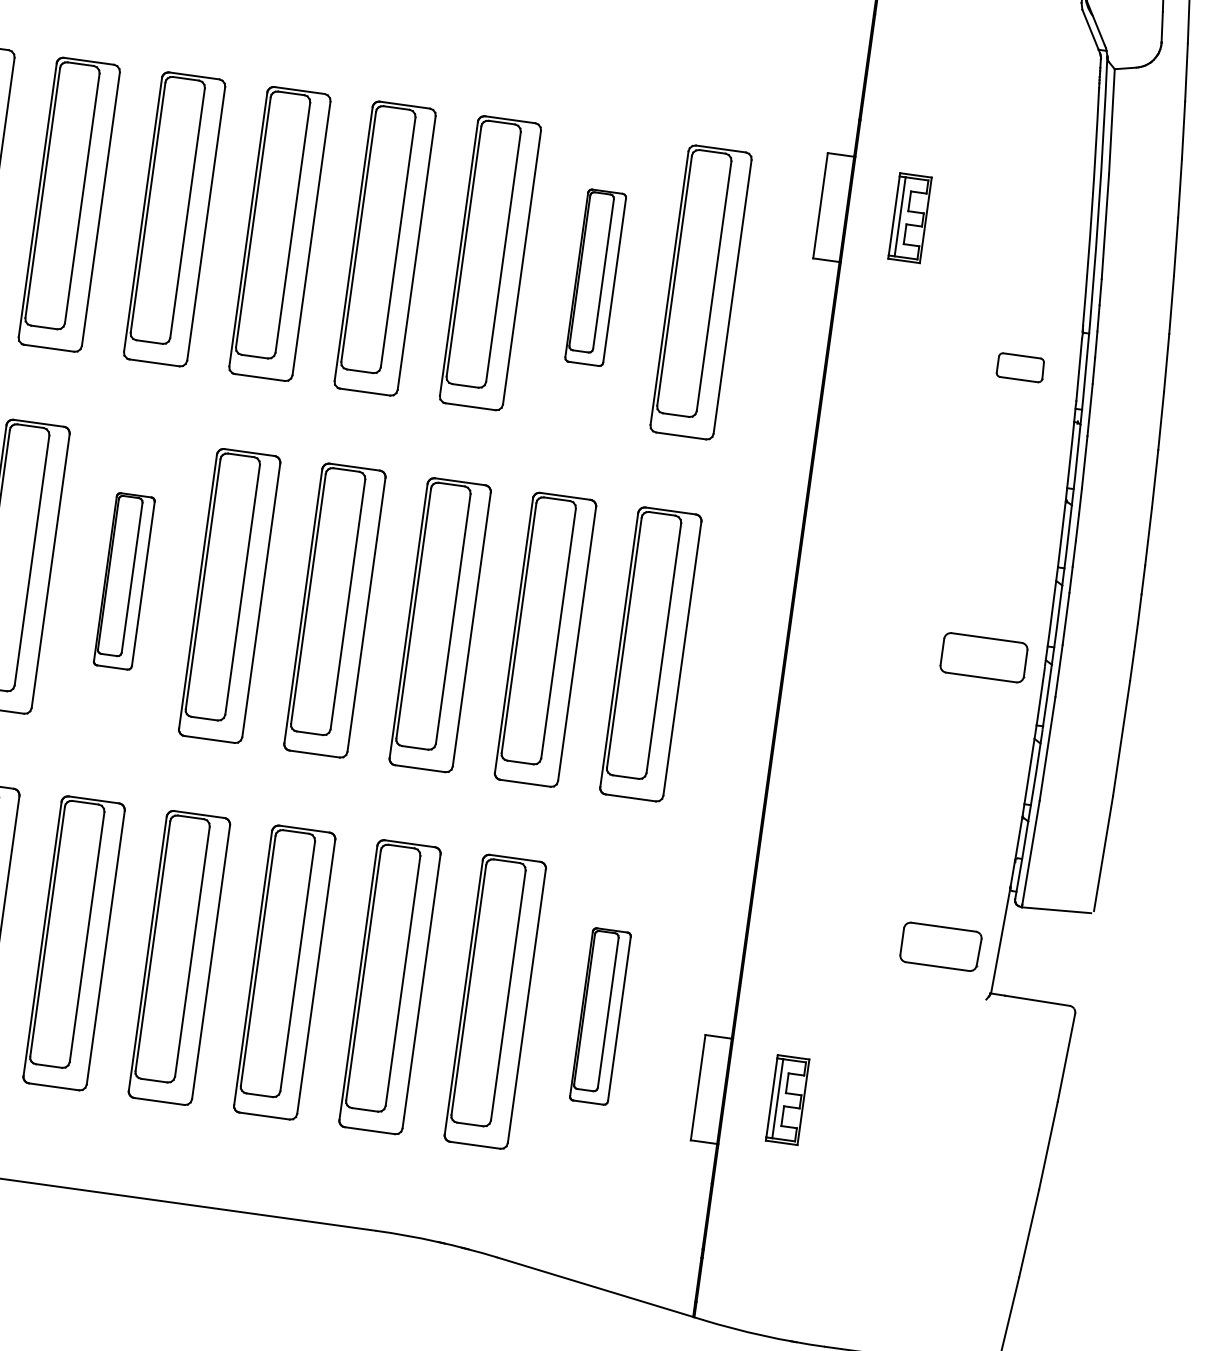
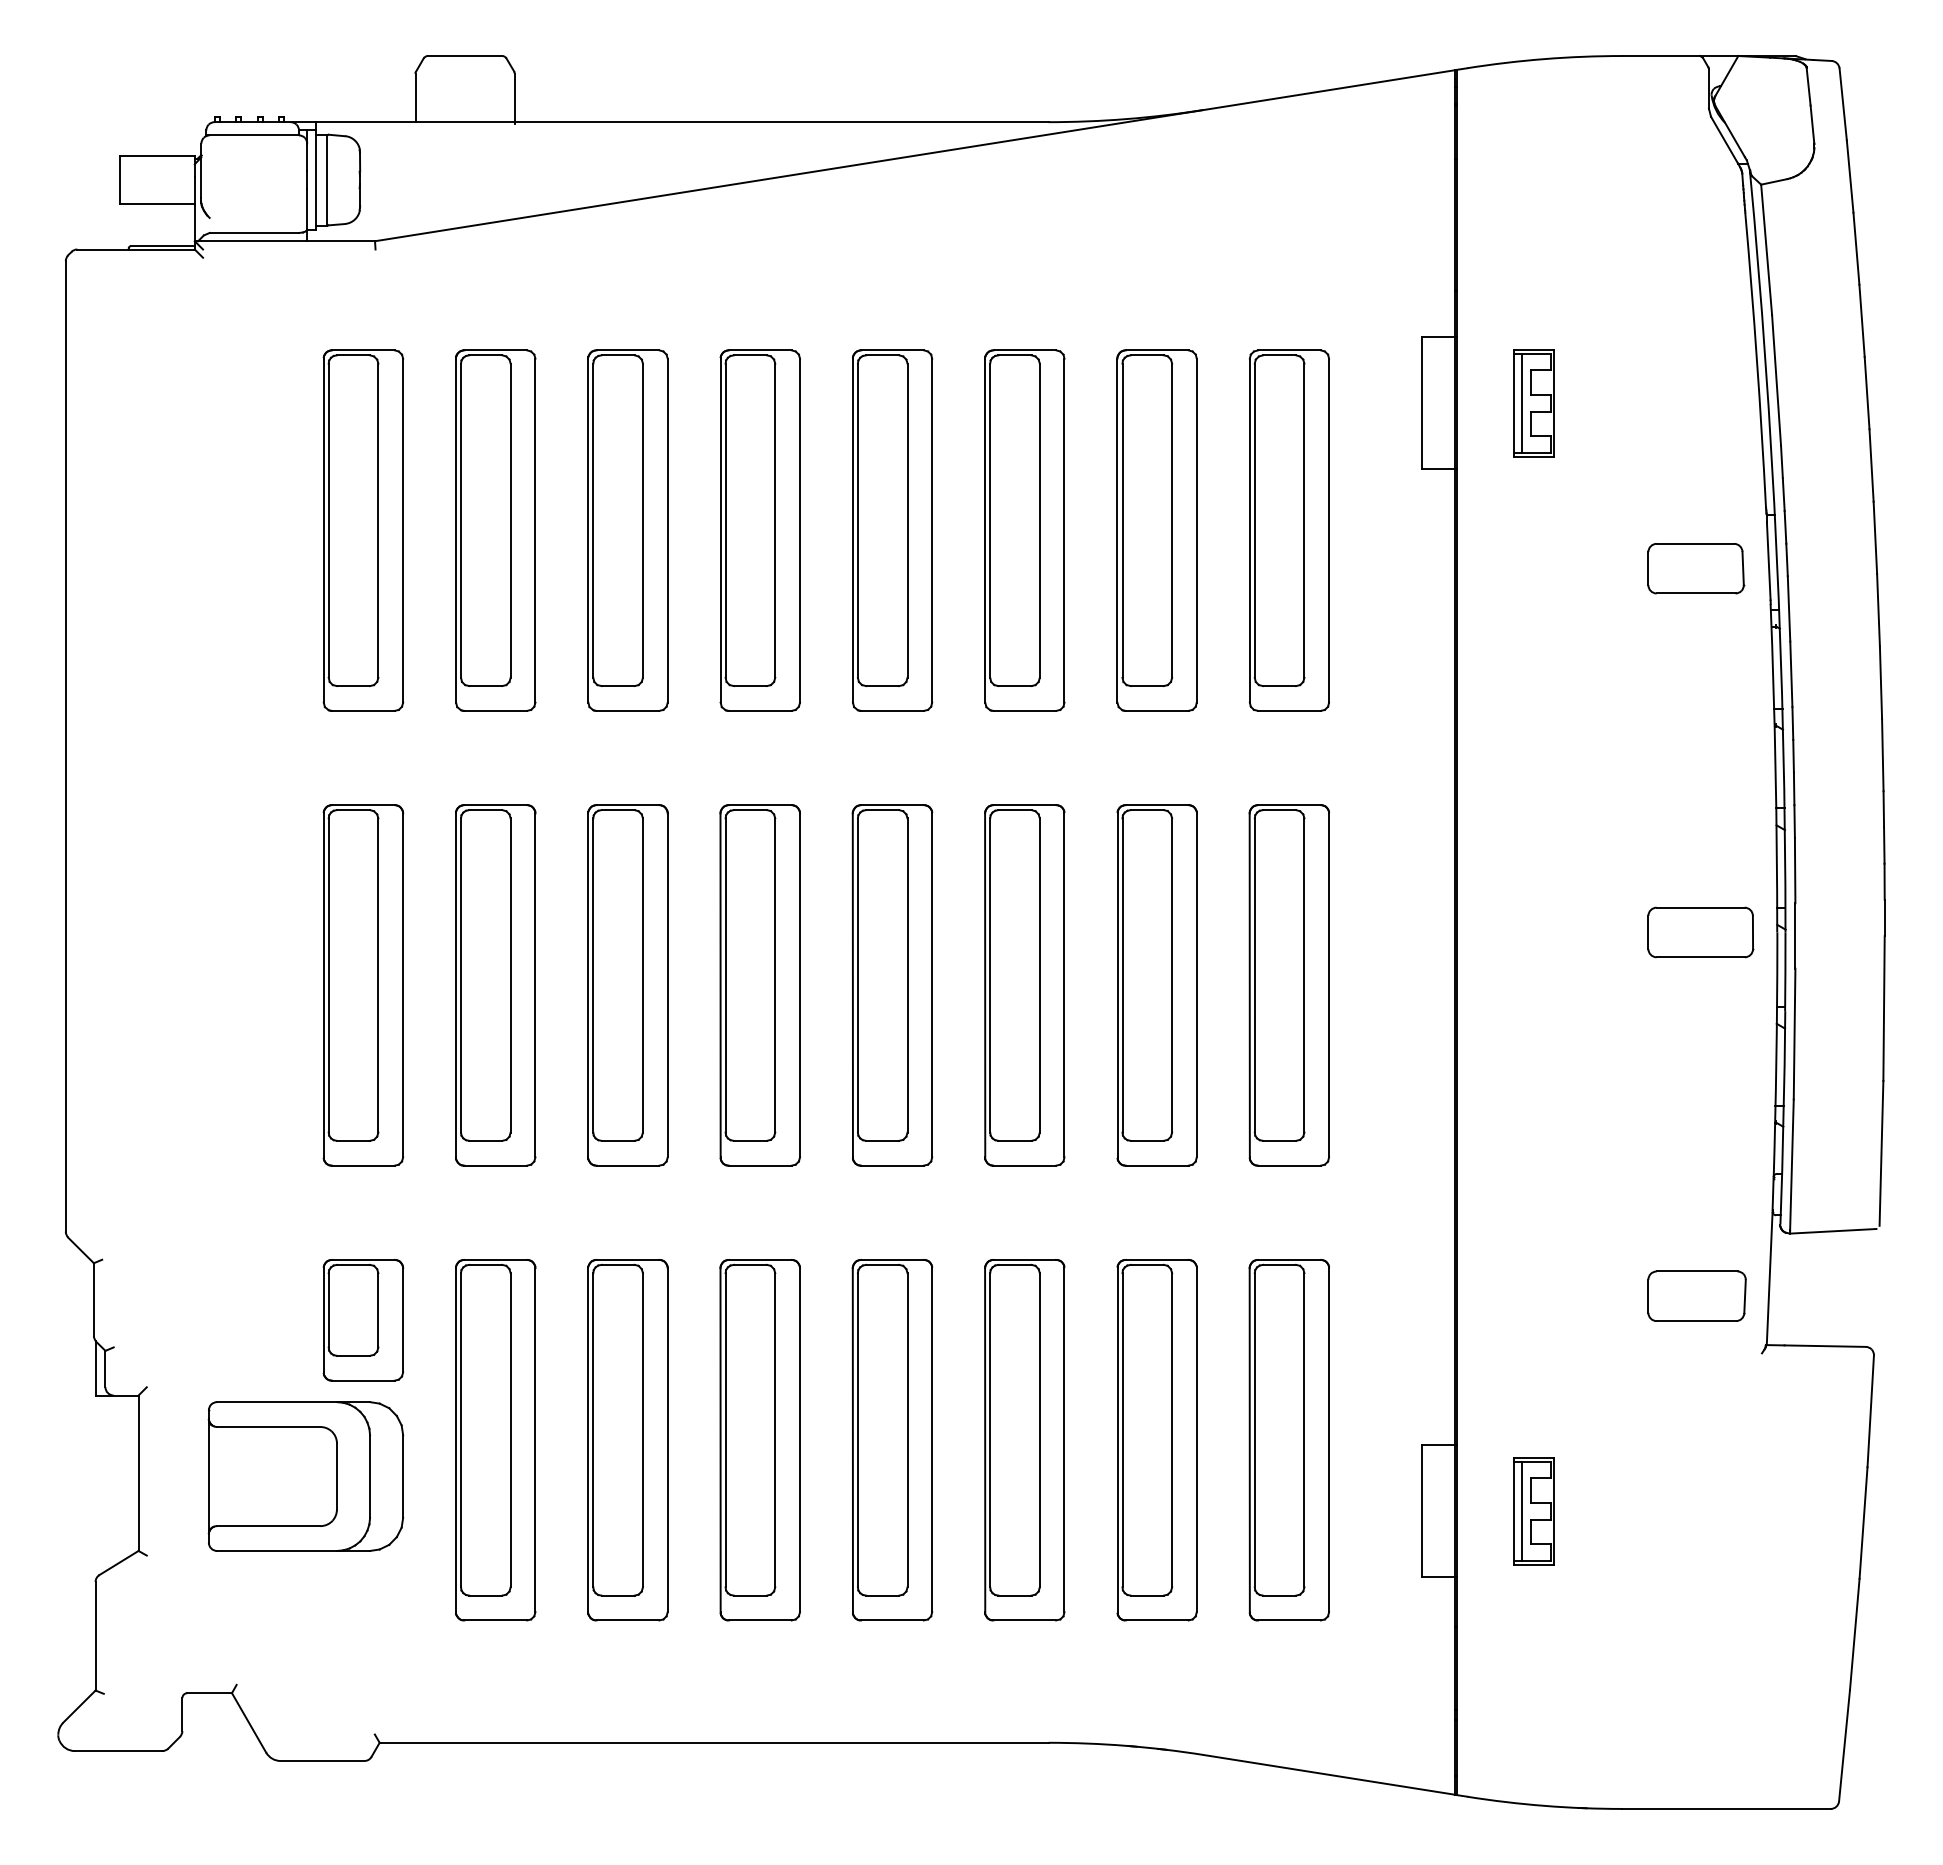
part: (595, 277) -> (1156, 530), size x1.67
part: (1020, 367) -> (1696, 568), size x1.67
part: (123, 581) -> (627, 985), size x1.67
part: (599, 1016) -> (1288, 1440), size x1.67

